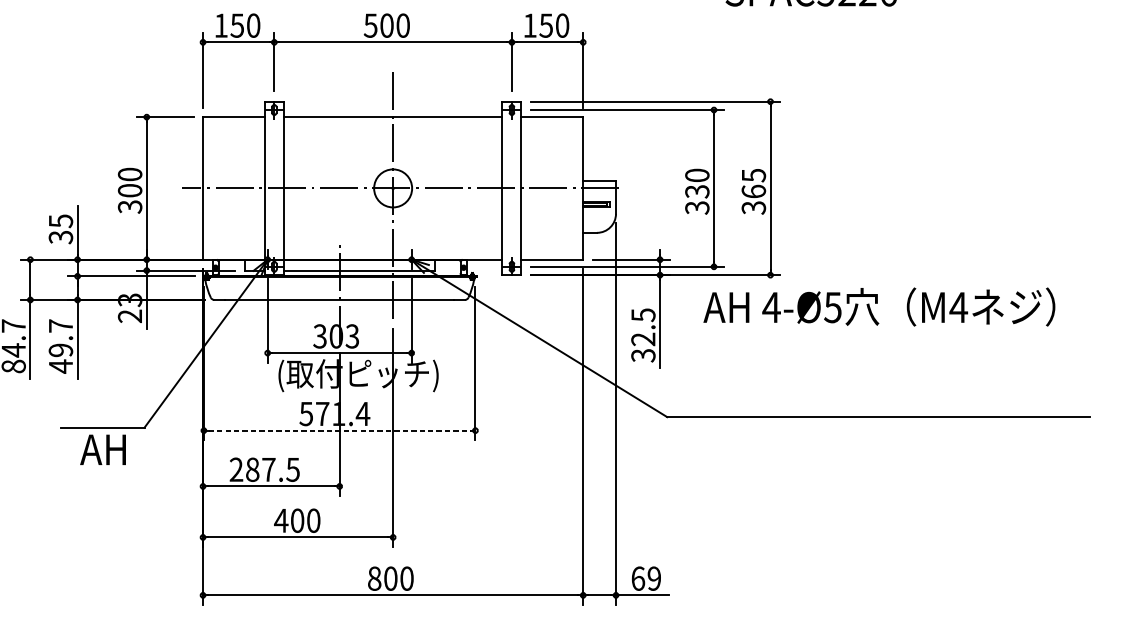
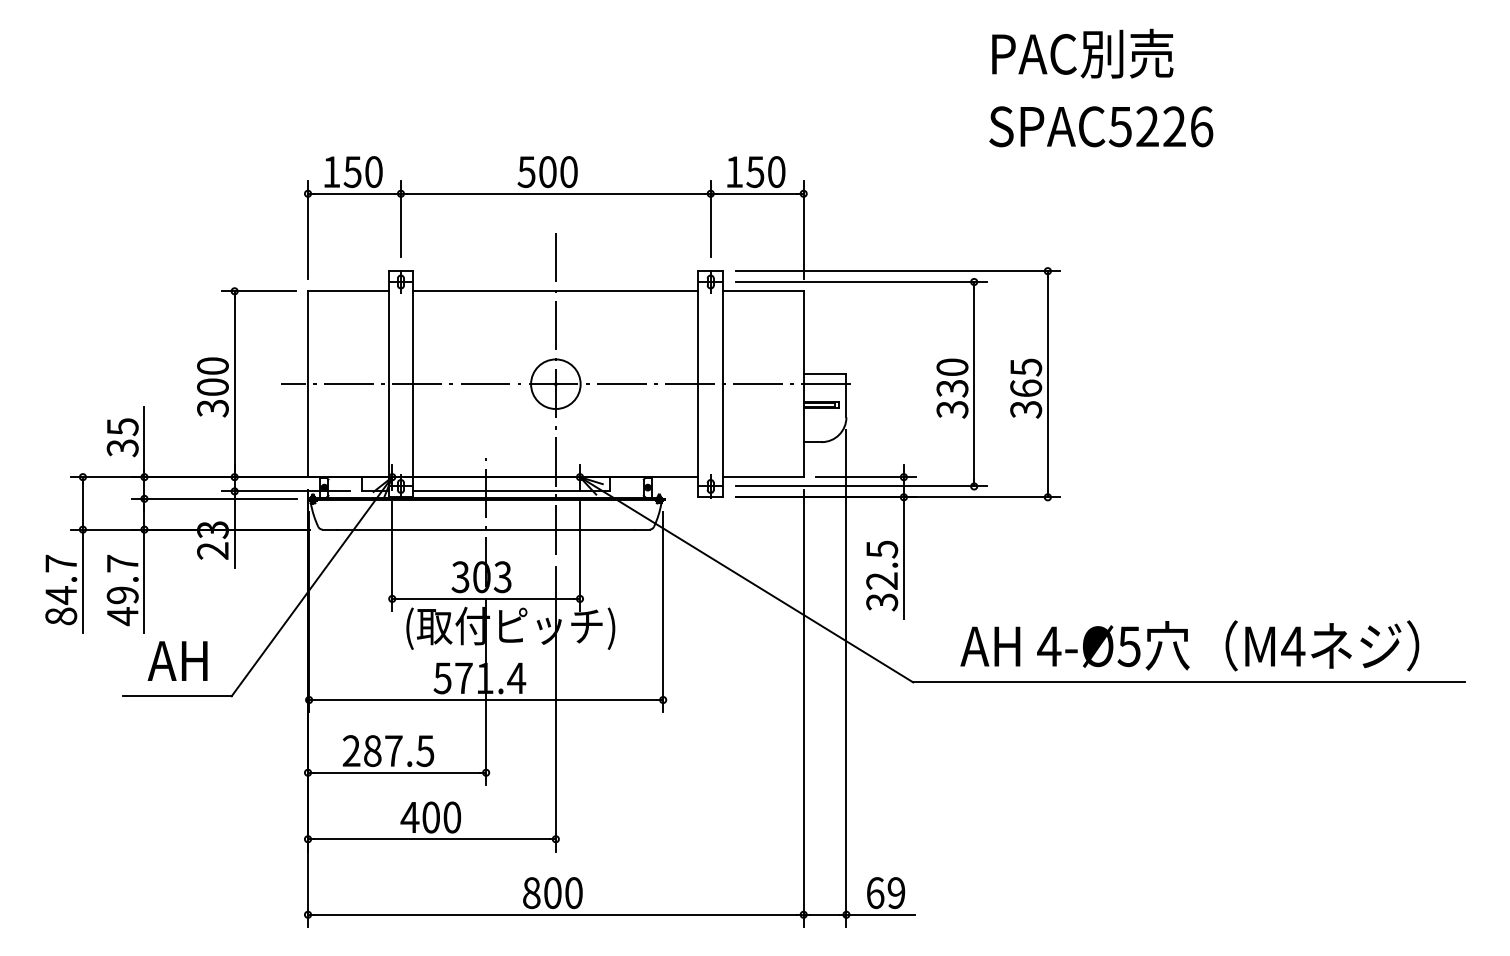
text: (879, 306) -> (1189, 645), moved
line: (339, 431) -> (486, 700), dashed -> solid
text: (102, 449) -> (177, 660), moved

